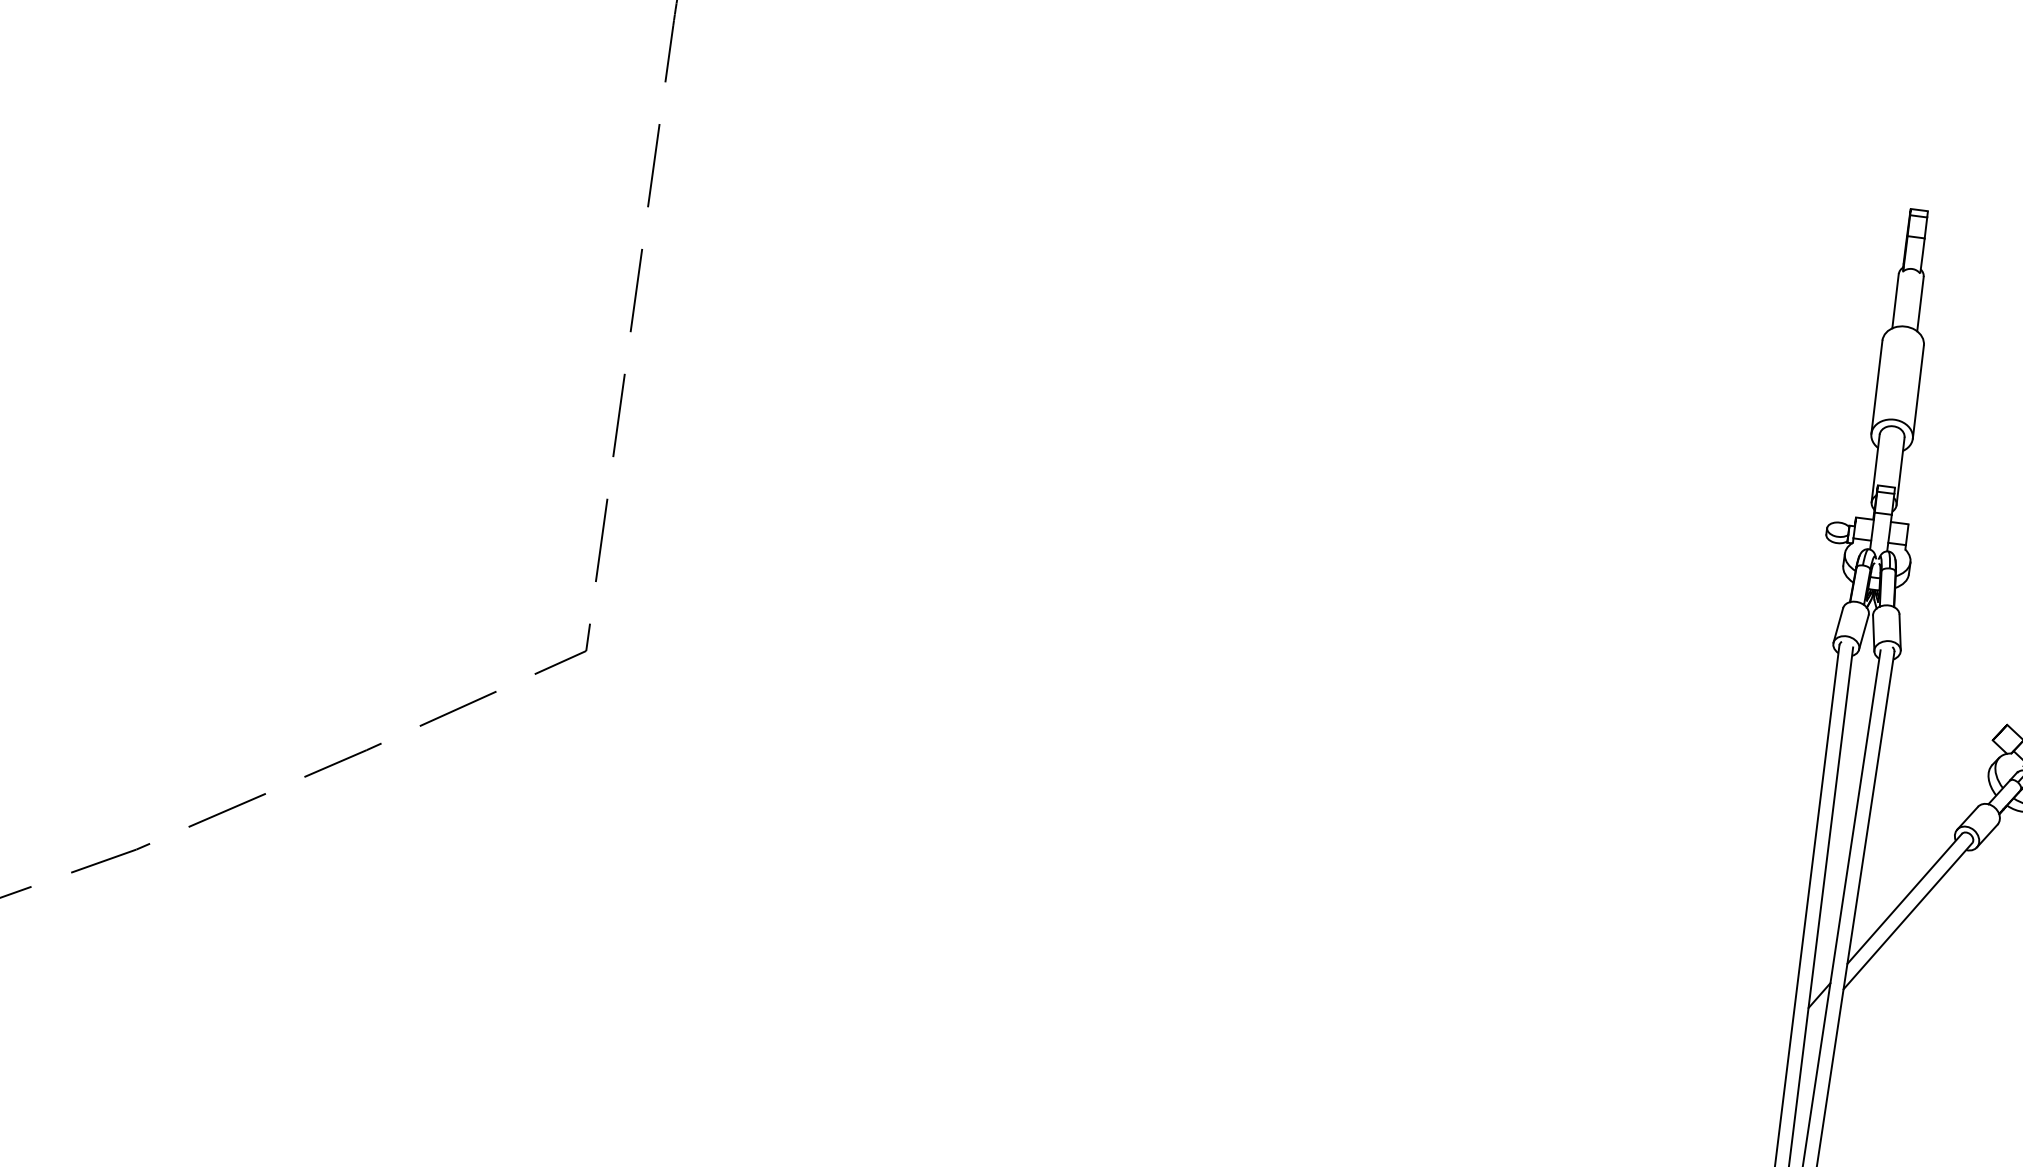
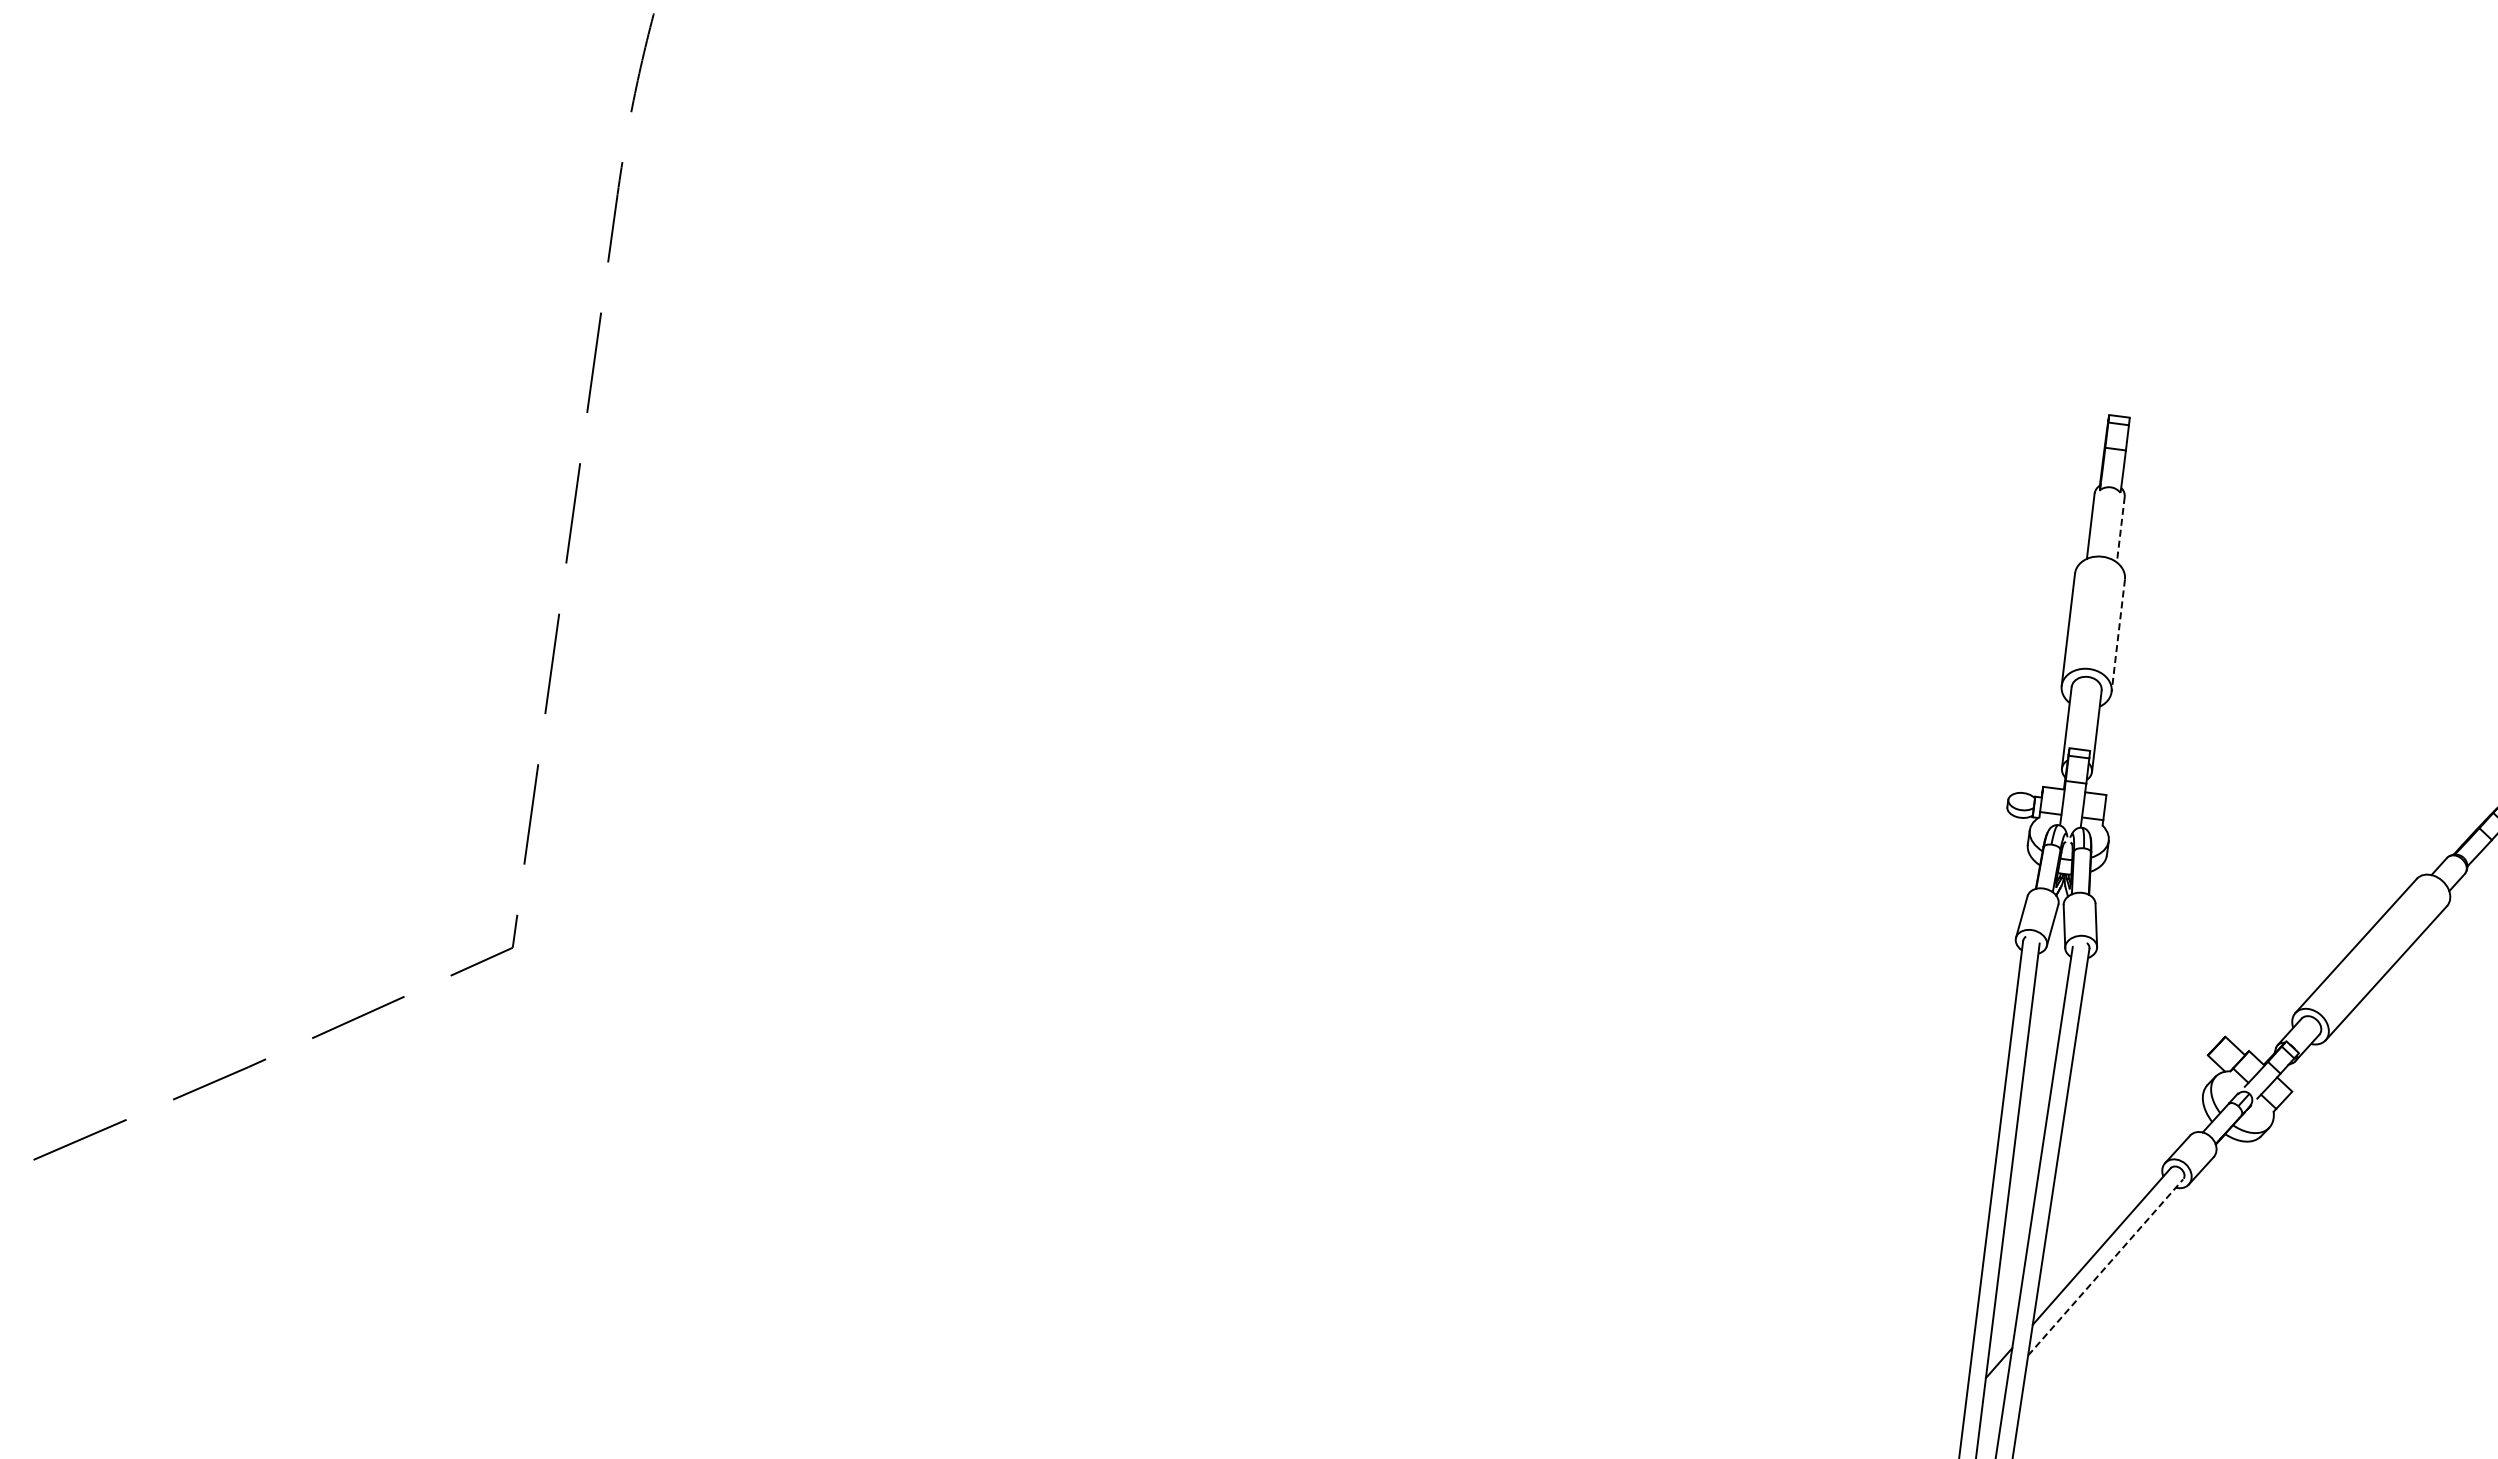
line: (1920, 303) -> (2120, 529), solid -> dashed
line: (1918, 391) -> (2118, 635), solid -> dashed
line: (1908, 916) -> (2106, 1267), solid -> dashed

